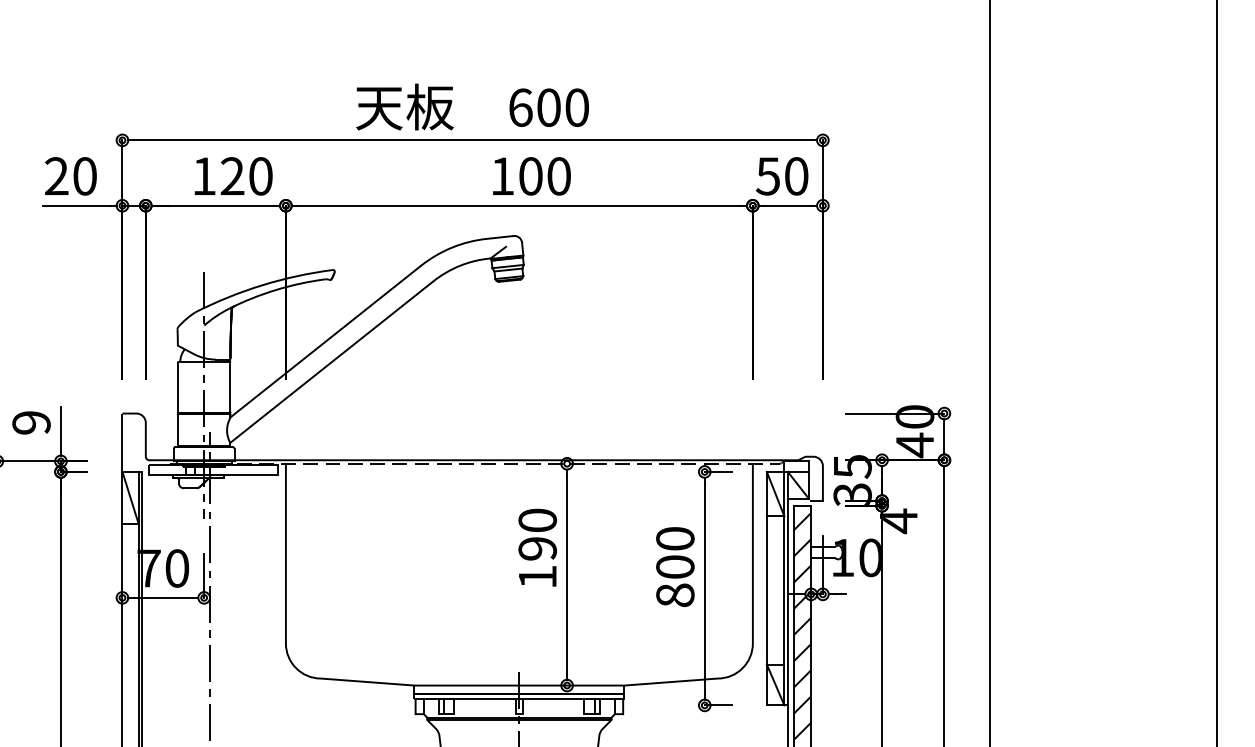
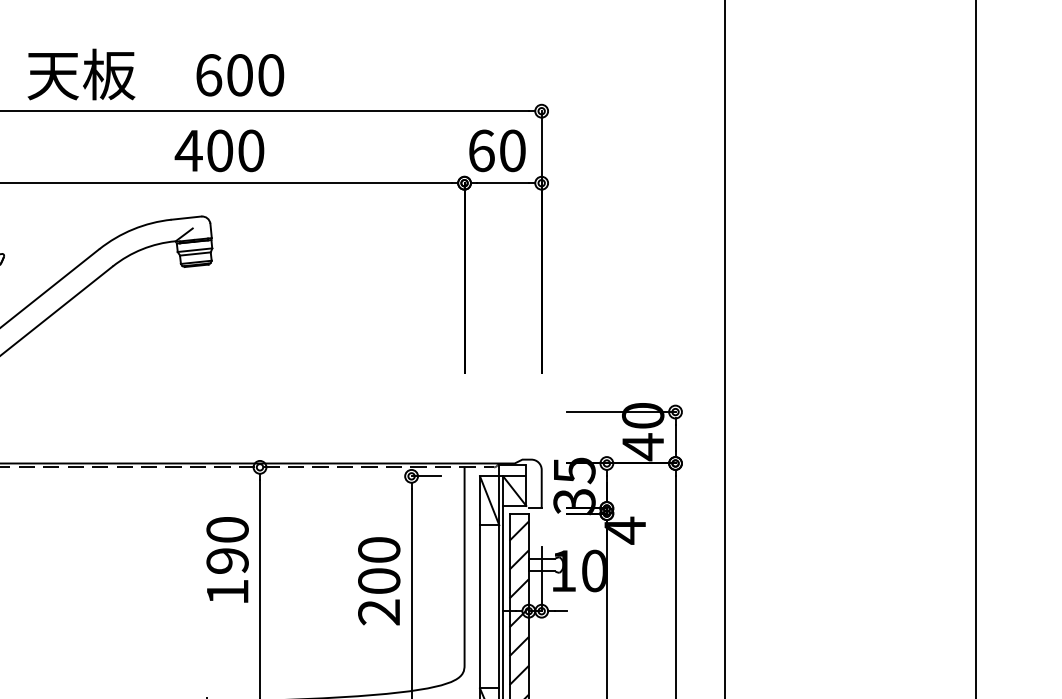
text: (502, 175) -> (188, 149), 100 -> 400
text: (768, 176) -> (481, 151), 50 -> 60
text: (675, 595) -> (379, 612), 800 -> 200

